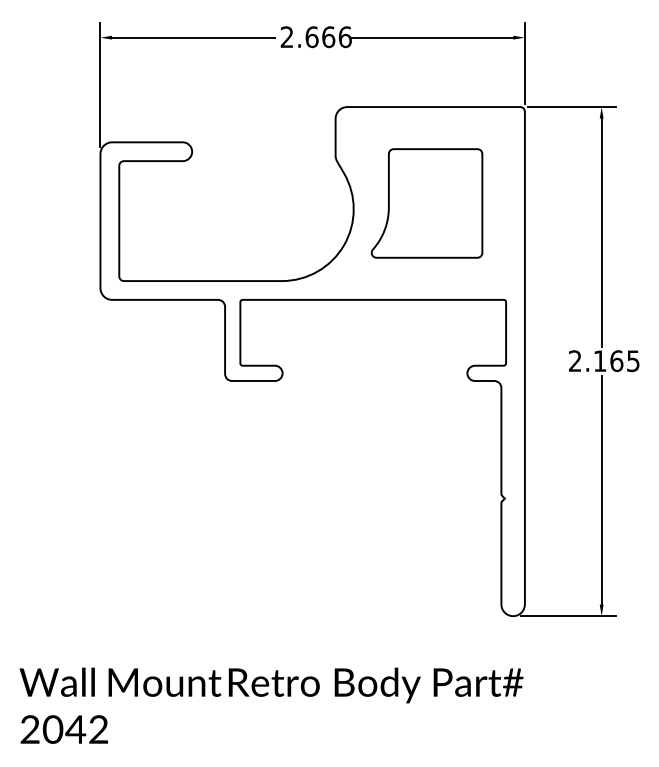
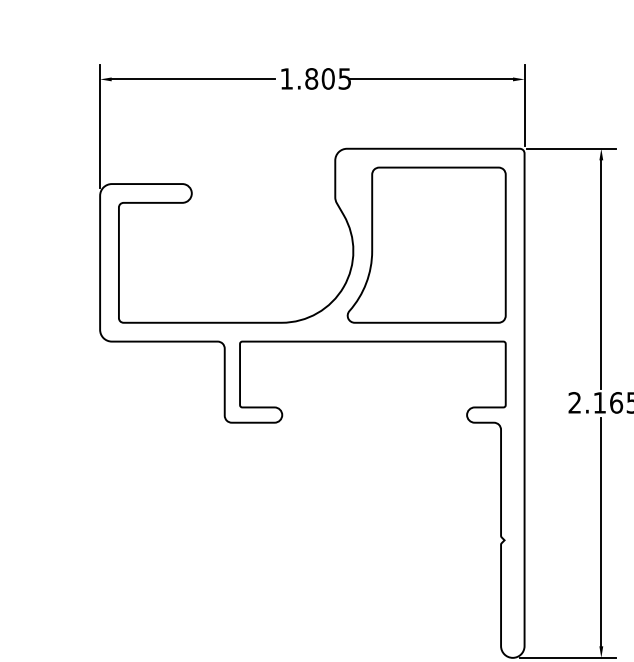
text: (315, 37) -> (315, 79), 2.666 -> 1.805
part: (426, 203) -> (426, 245), size x1.43

